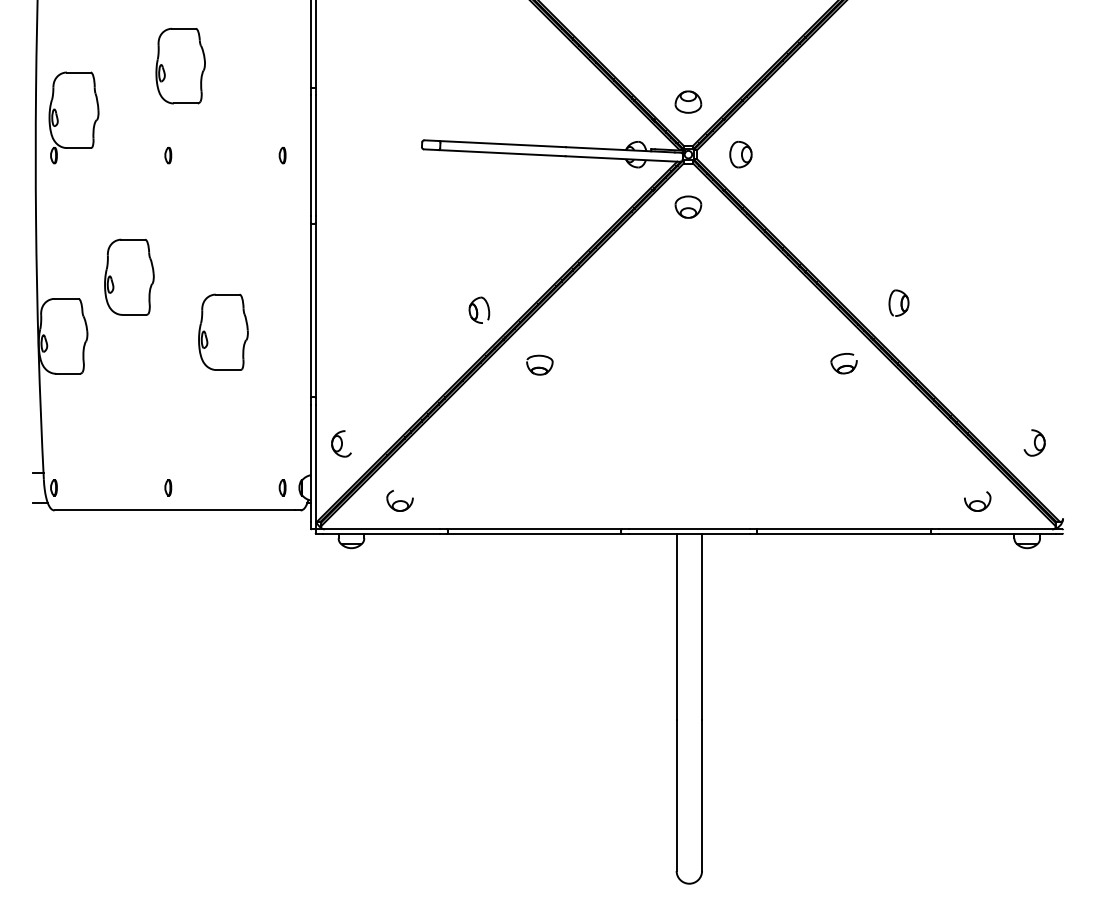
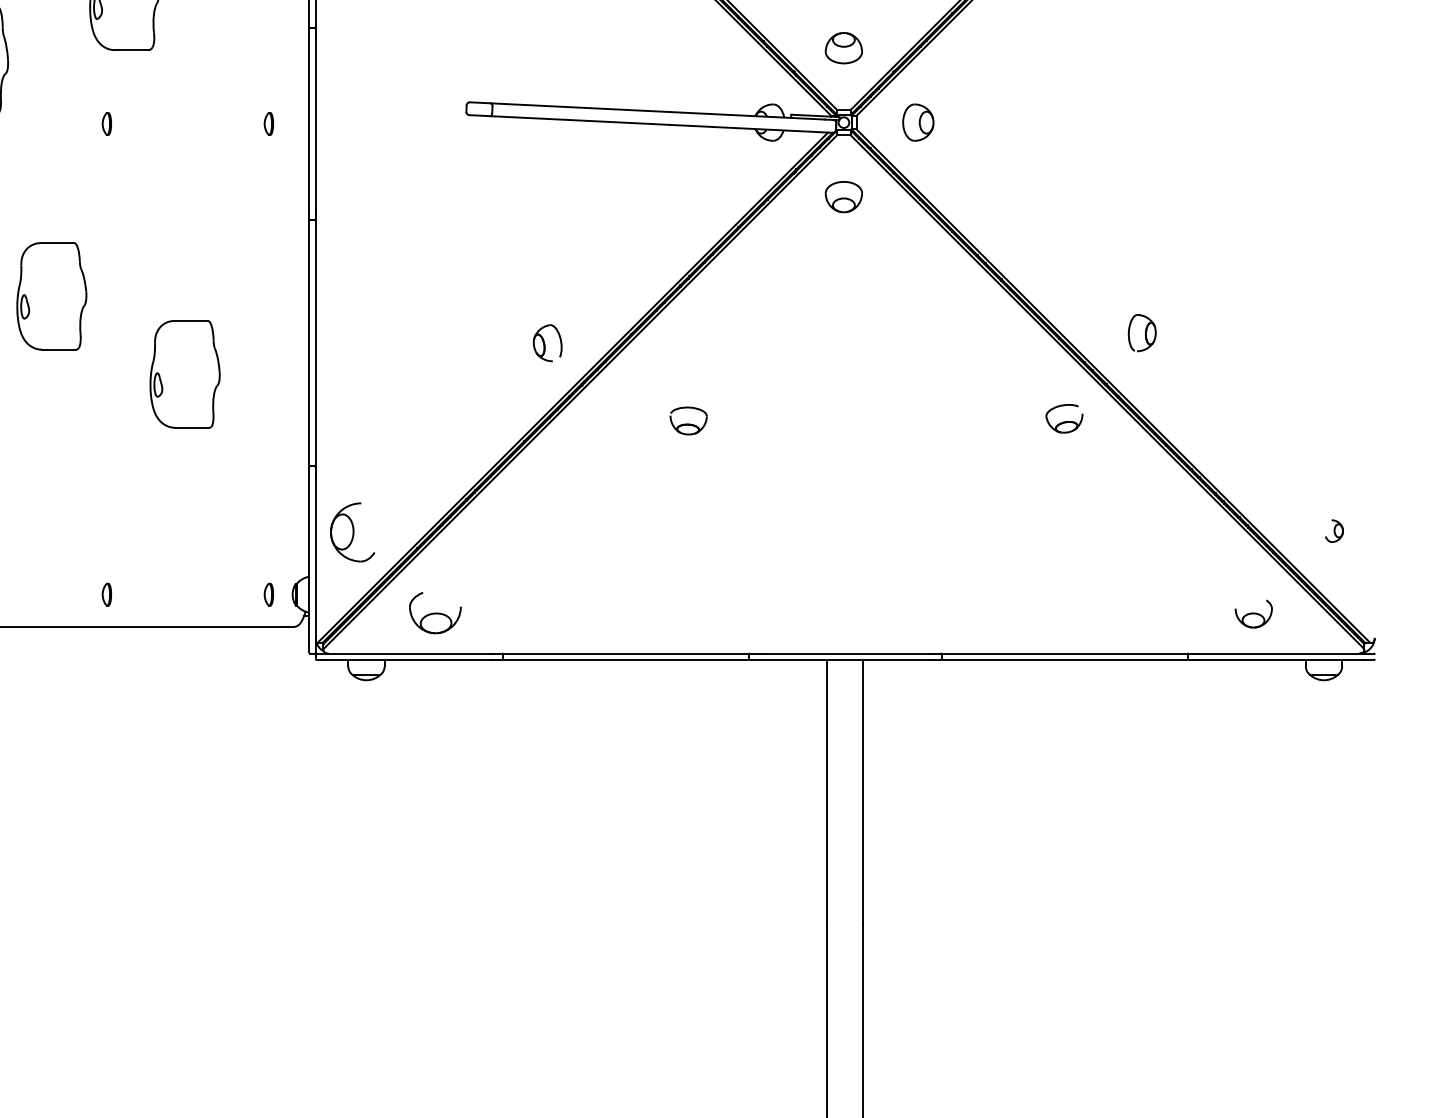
part: (539, 364) -> (688, 419), moved
part: (1034, 442) -> (1334, 530), size x0.6
part: (341, 443) -> (352, 531), size x1.6
part: (399, 500) -> (434, 612), size x1.4

